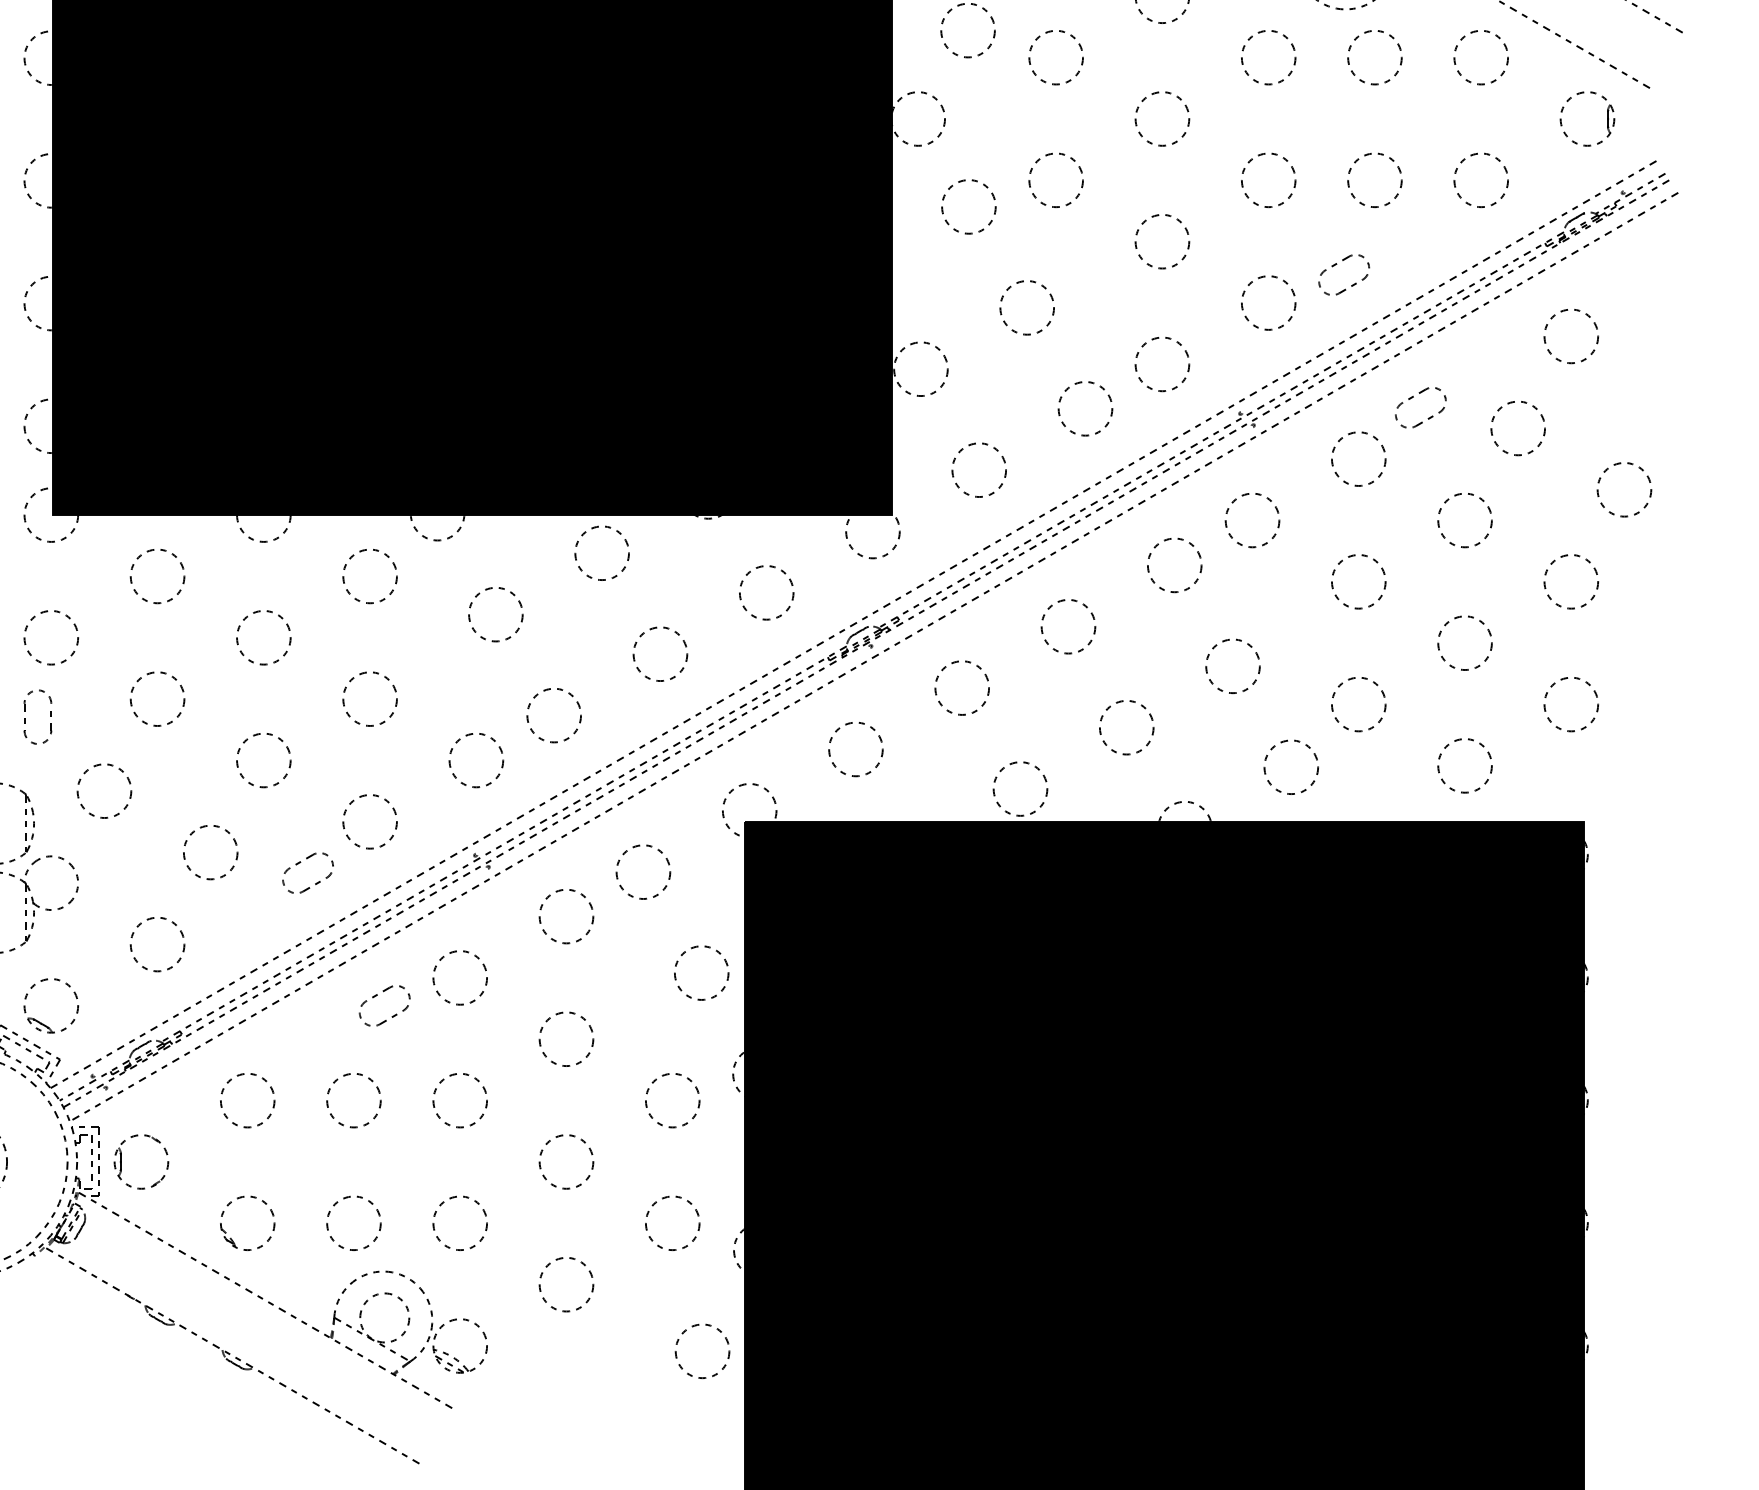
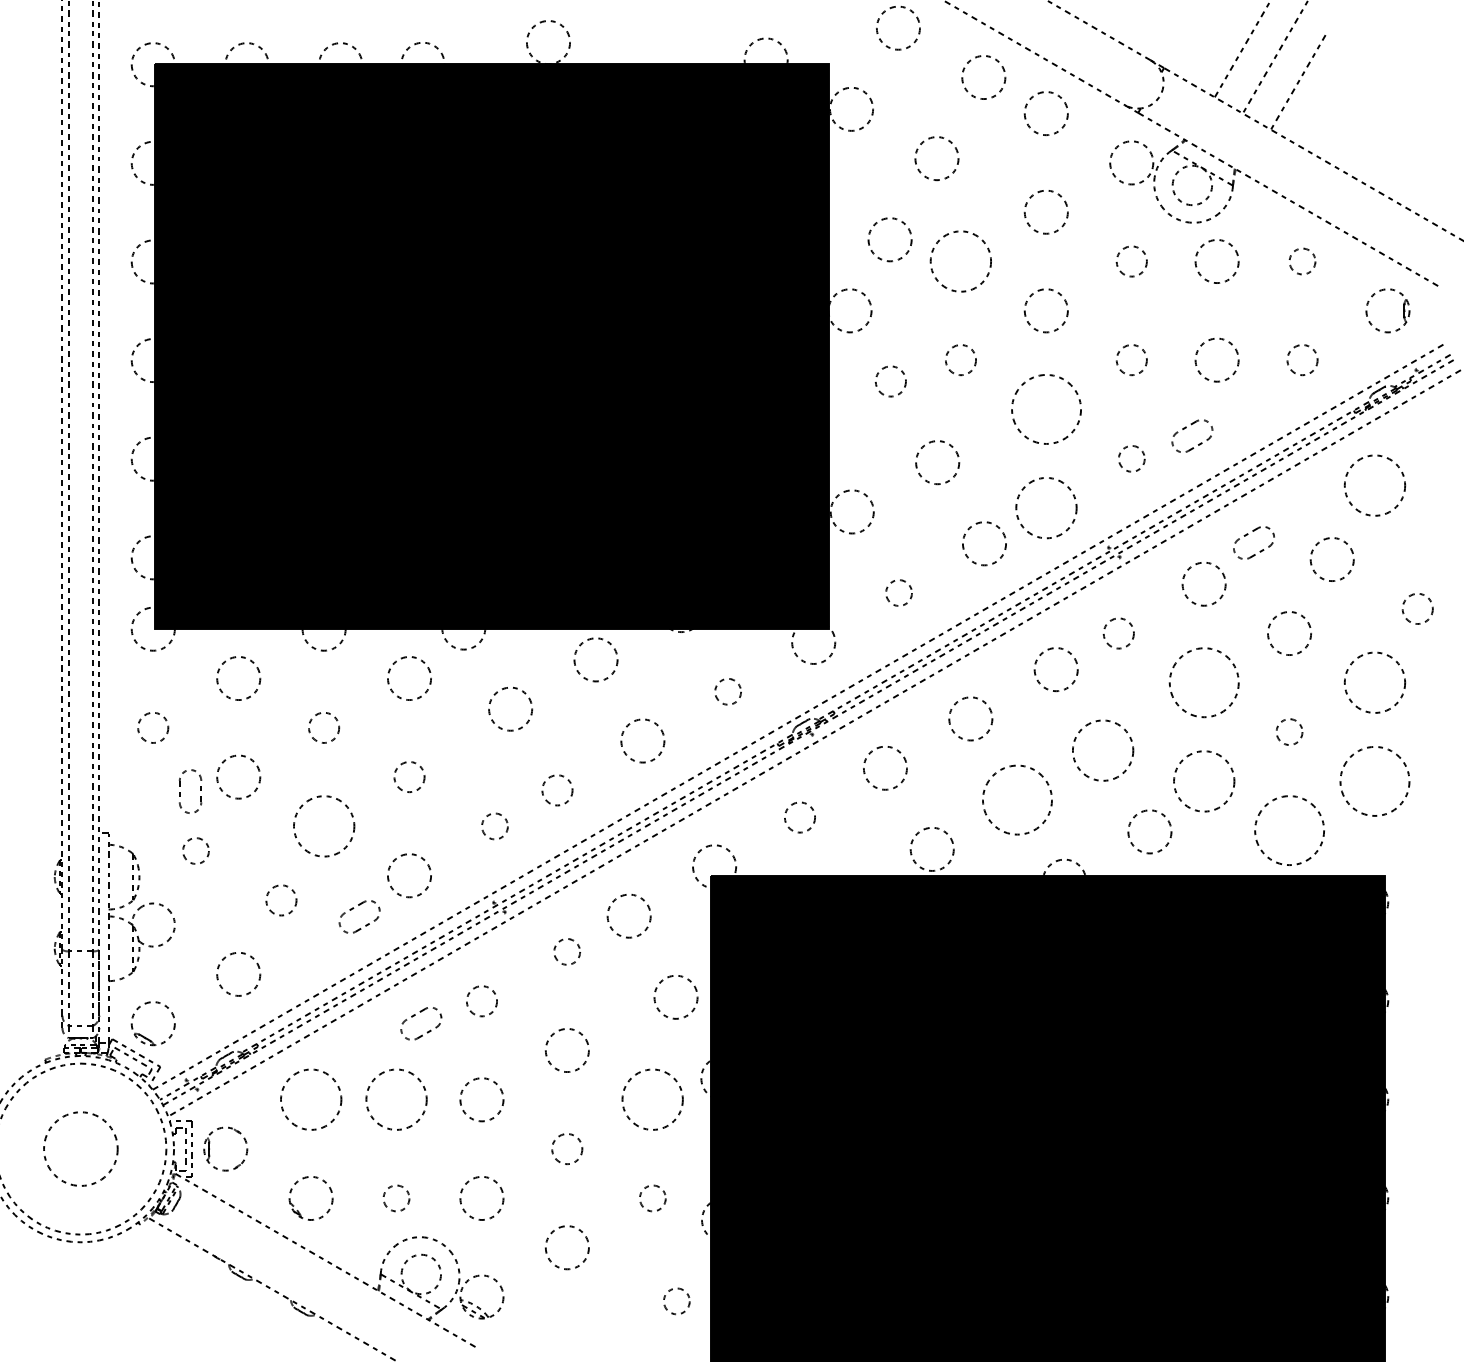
circle: (1055, 57) -> (960, 261), size x1.4
circle: (1268, 57) -> (1131, 261), size x0.7
circle: (1481, 57) -> (1302, 261), size x0.6
circle: (1055, 179) -> (960, 359), size x0.7
circle: (1268, 179) -> (1131, 359), size x0.7
circle: (1481, 179) -> (1302, 359), size x0.7
circle: (968, 206) -> (890, 381), size x0.7
circle: (1161, 241) -> (1045, 409), size x1.6
circle: (1268, 302) -> (1131, 458), size x0.6
circle: (1570, 336) -> (1374, 485), size x1.4
circle: (1161, 363) -> (1045, 507), size x1.4
circle: (978, 469) -> (898, 592), size x0.6
circle: (1624, 489) -> (1417, 608), size x0.7
circle: (1252, 520) -> (1118, 633), size x0.7
circle: (1357, 581) -> (1203, 682), size x1.6
circle: (1570, 581) -> (1374, 682), size x1.4
circle: (765, 592) -> (727, 691), size x0.6
circle: (50, 637) -> (152, 727), size x0.7
circle: (263, 637) -> (323, 727), size x0.7
circle: (1464, 642) -> (1289, 731), size x0.6
circle: (1232, 666) -> (1102, 750), size x1.4
circle: (370, 698) -> (409, 776), size x0.7
circle: (1357, 704) -> (1203, 781), size x1.4
circle: (1570, 704) -> (1374, 781), size x1.6
part: (50, 715) -> (200, 790), moved
circle: (554, 715) -> (557, 790), size x0.7
circle: (1126, 726) -> (1017, 799), size x1.6
circle: (855, 749) -> (799, 817), size x0.7
circle: (263, 760) -> (323, 826), size x1.4
circle: (475, 760) -> (494, 826), size x0.6
circle: (1464, 765) -> (1289, 830), size x1.6
circle: (103, 790) -> (195, 850), size x0.6
circle: (210, 852) -> (281, 900), size x0.7
circle: (565, 916) -> (566, 951), size x0.6
circle: (459, 978) -> (481, 1001), size x0.7
circle: (246, 1100) -> (310, 1099), size x1.4
circle: (353, 1100) -> (396, 1099), size x1.4
circle: (672, 1100) -> (652, 1099), size x1.4
circle: (565, 1161) -> (566, 1148), size x0.7
circle: (353, 1223) -> (396, 1198), size x0.6
circle: (672, 1223) -> (652, 1198), size x0.6
circle: (702, 1351) -> (676, 1301), size x0.6

